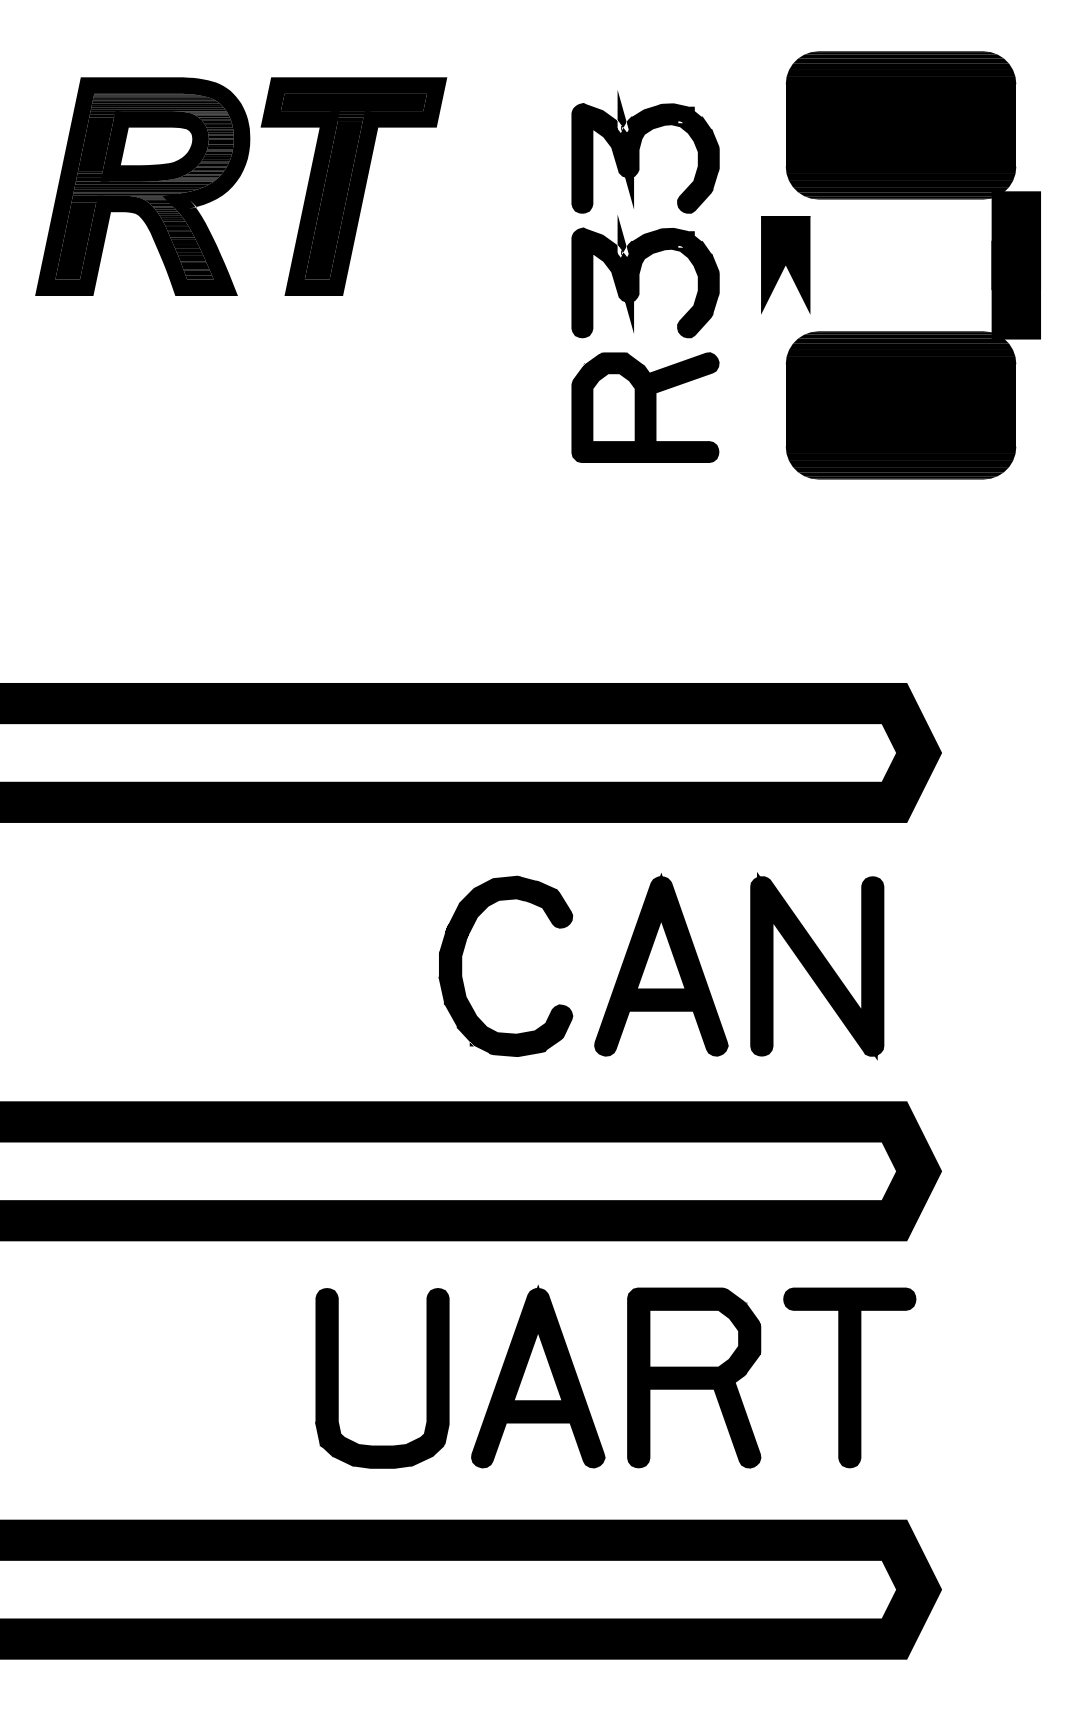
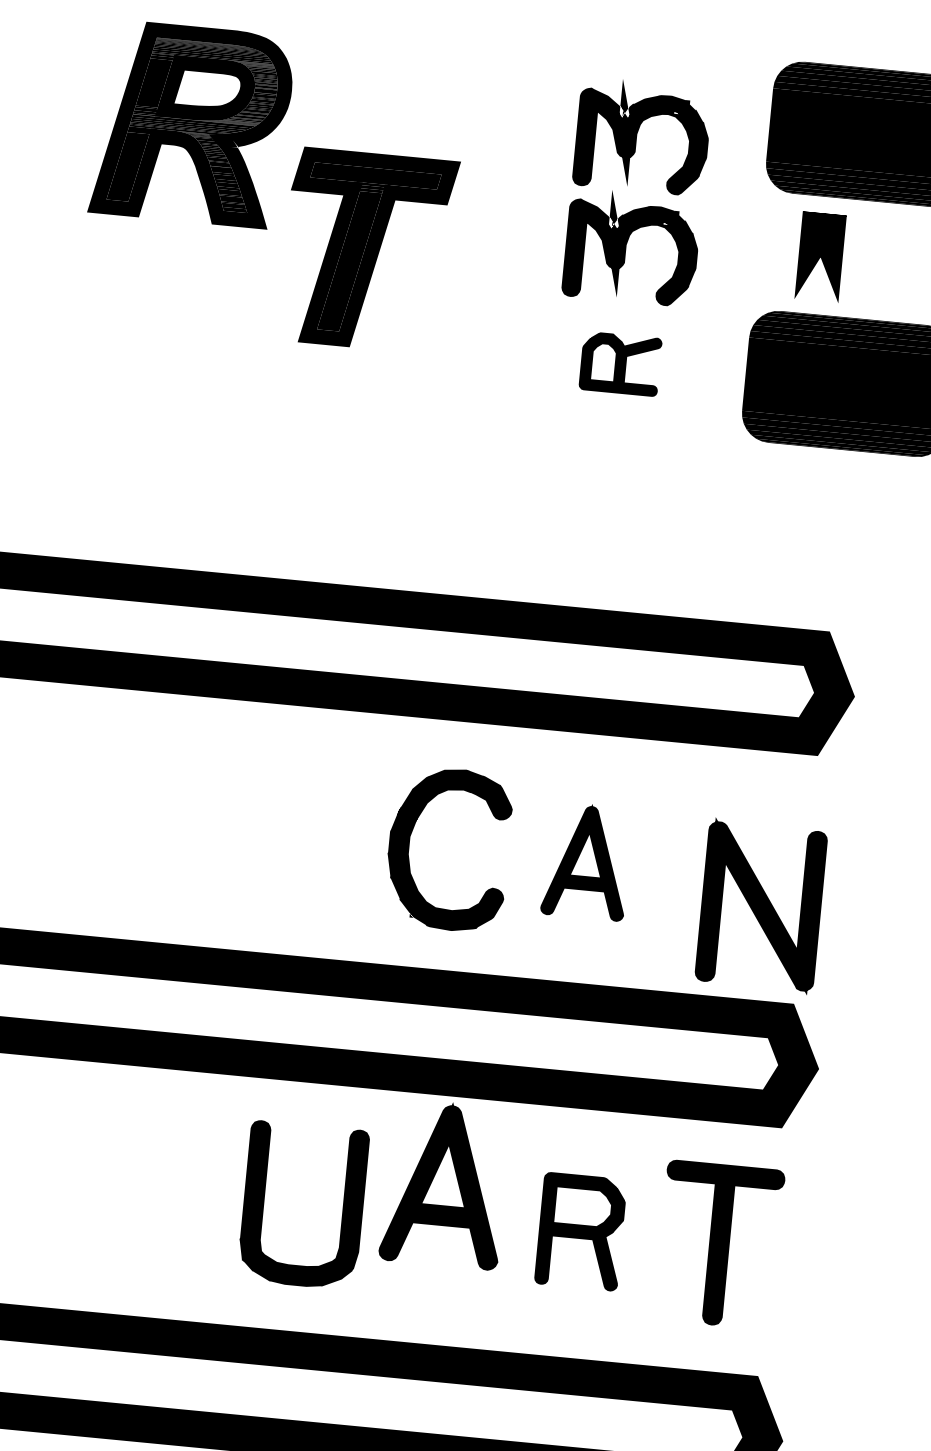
part: (353, 186) -> (368, 250), moved
part: (785, 265) -> (820, 257), moved
part: (645, 407) -> (620, 363), size x0.6
part: (661, 964) -> (587, 860), size x0.7
part: (817, 966) -> (761, 906), moved
part: (538, 1376) -> (445, 1184), moved
part: (694, 1377) -> (581, 1231), size x0.7

